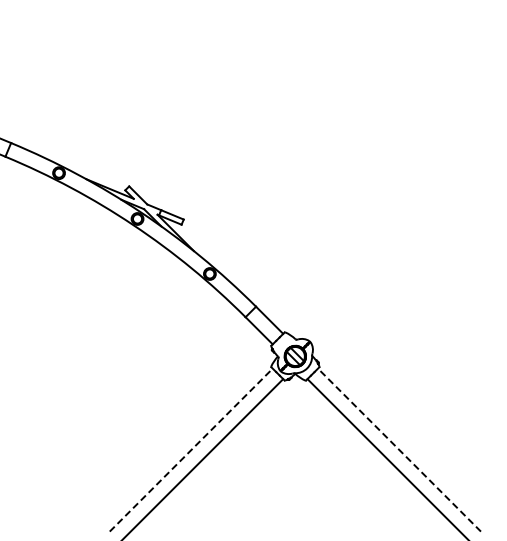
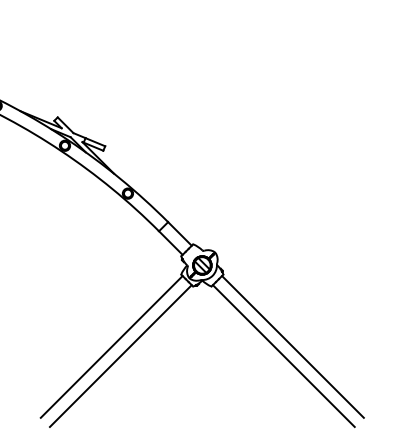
line: (191, 449) -> (111, 346), dashed -> solid
line: (399, 449) -> (292, 346), dashed -> solid

